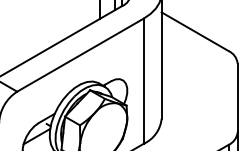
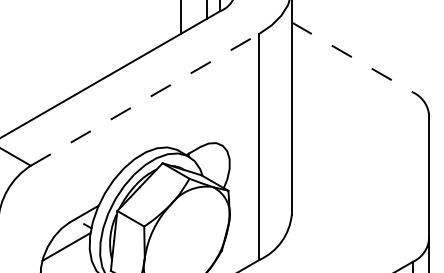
line: (195, 31) -> (352, 57), solid -> dashed
line: (80, 54) -> (145, 98), solid -> dashed

